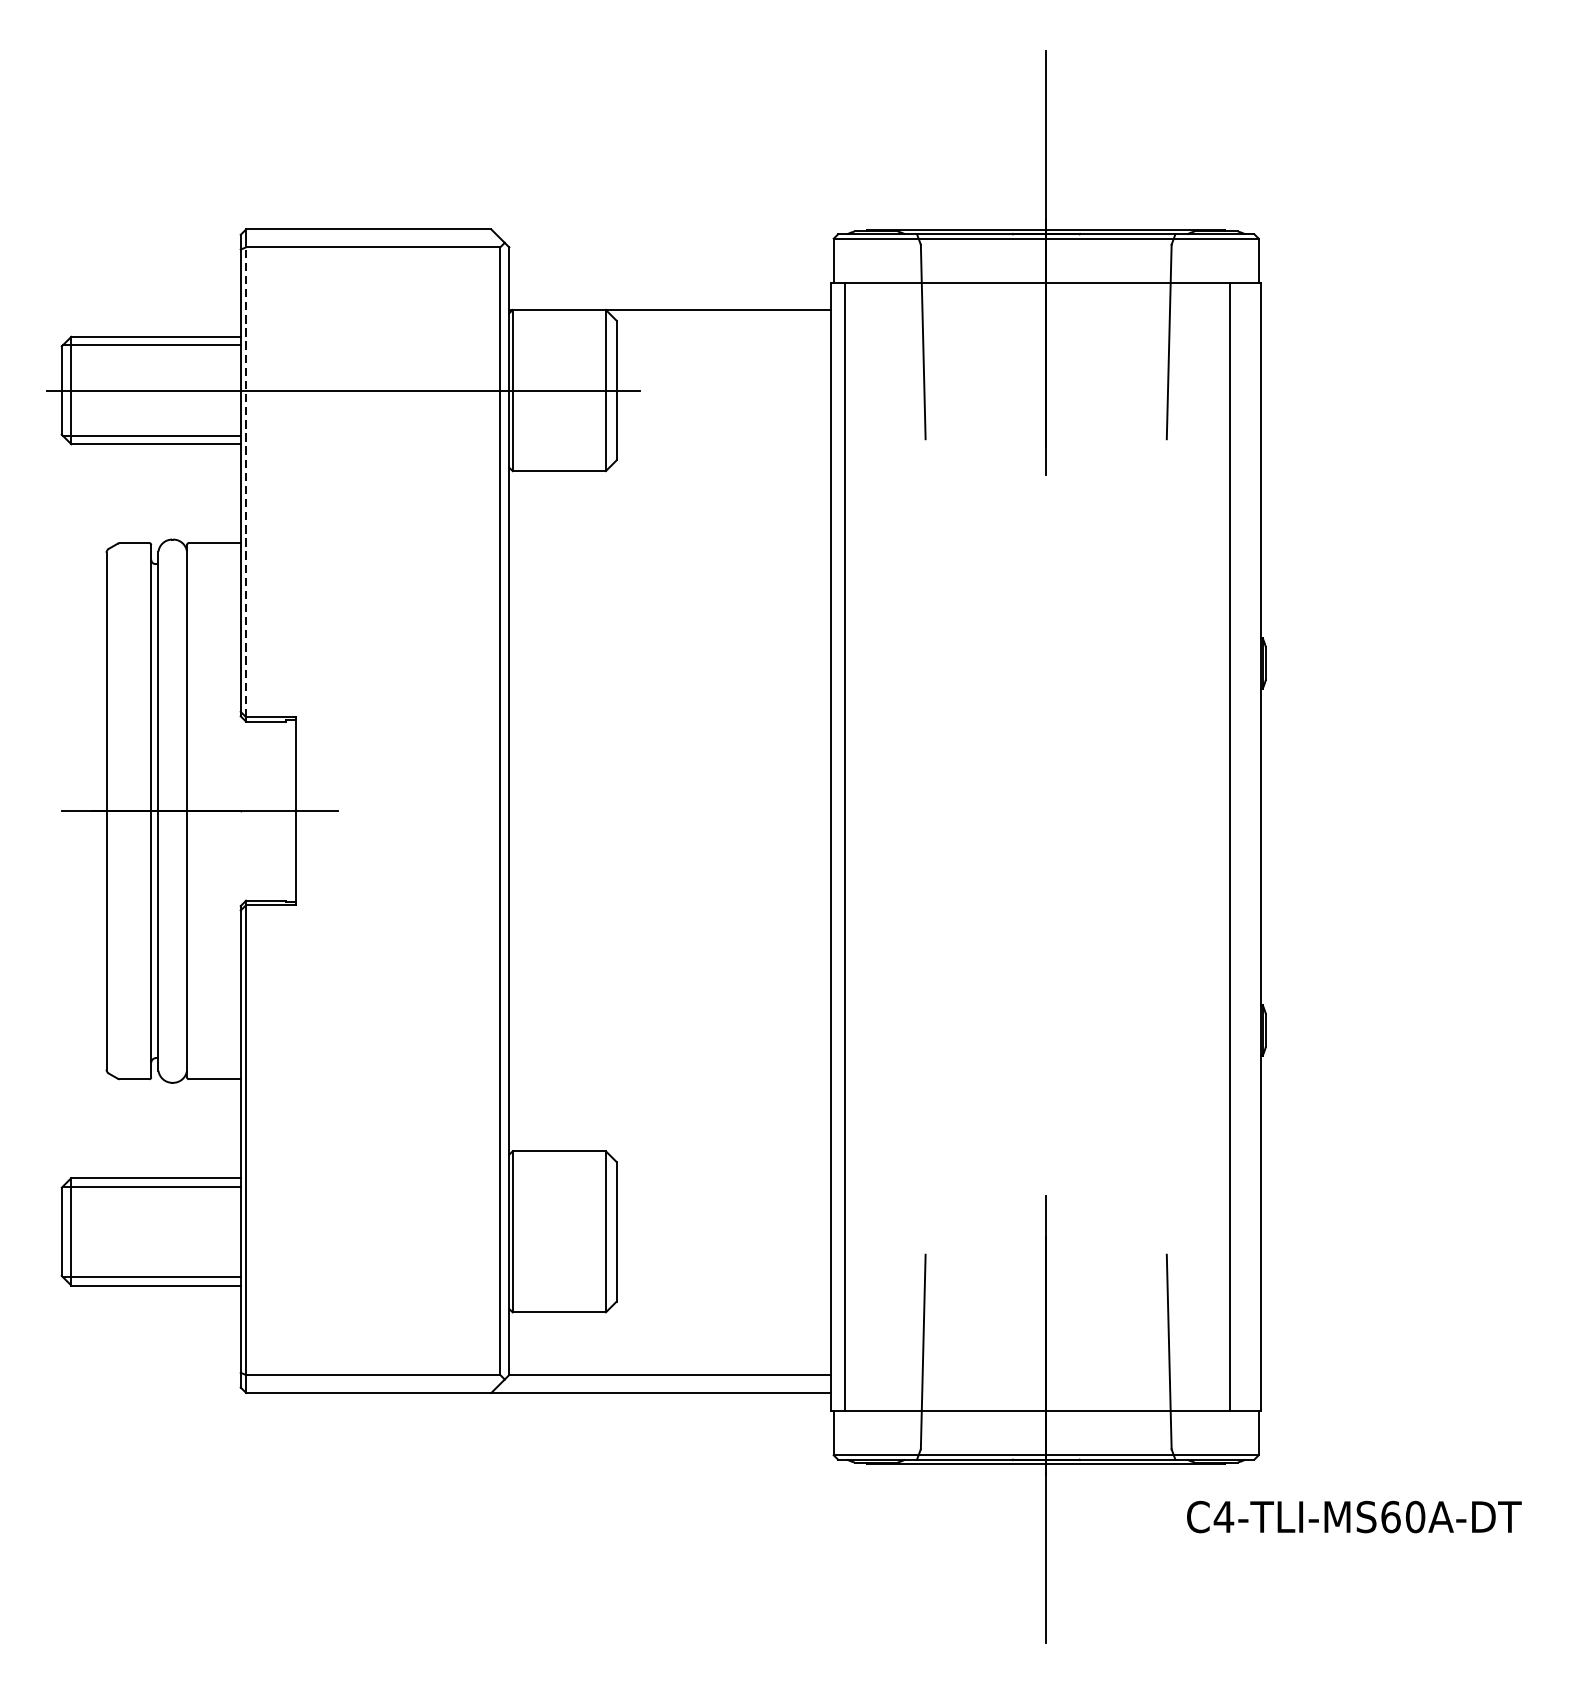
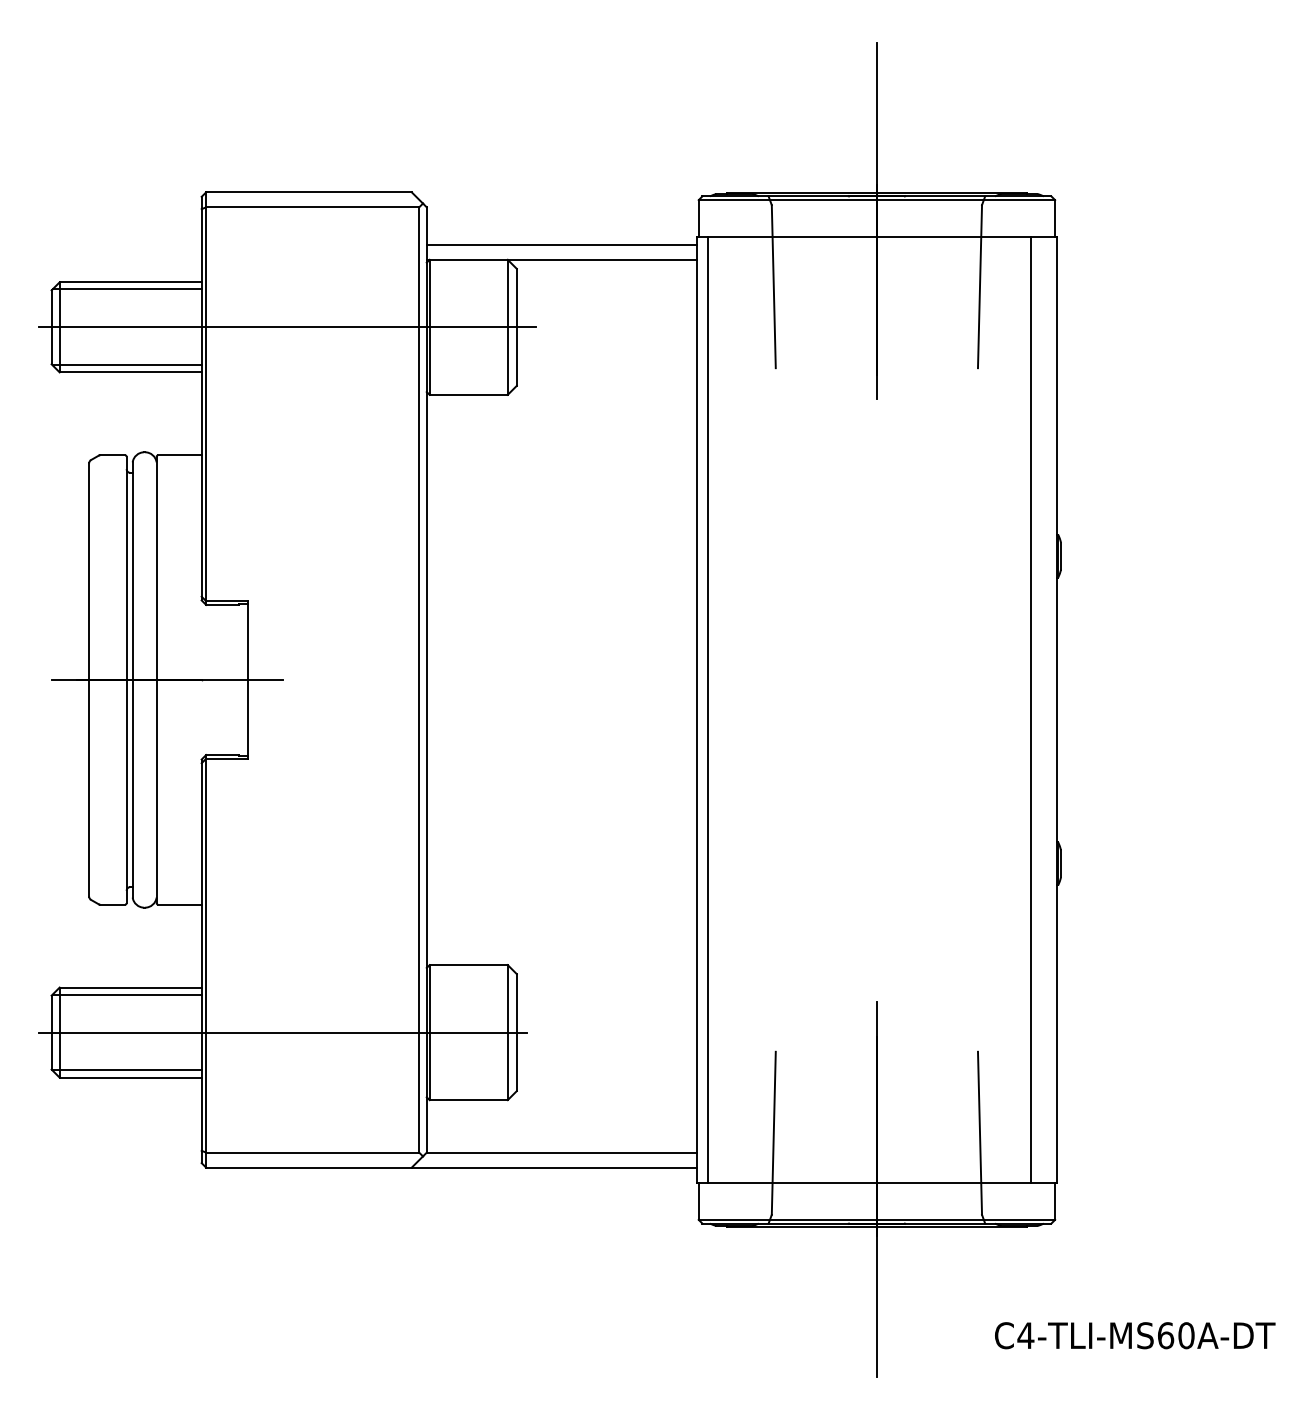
line: (669, 291) -> (561, 244), added
line: (246, 482) -> (206, 404), dashed -> solid
line: (338, 1231) -> (283, 1032), added
text: (1354, 1516) -> (1135, 1335), moved

